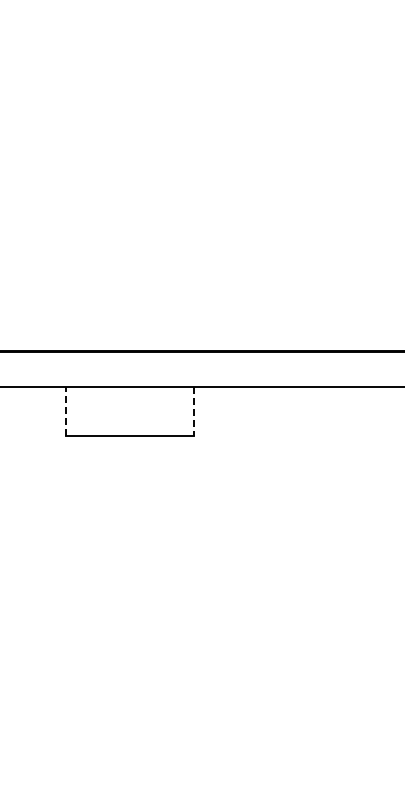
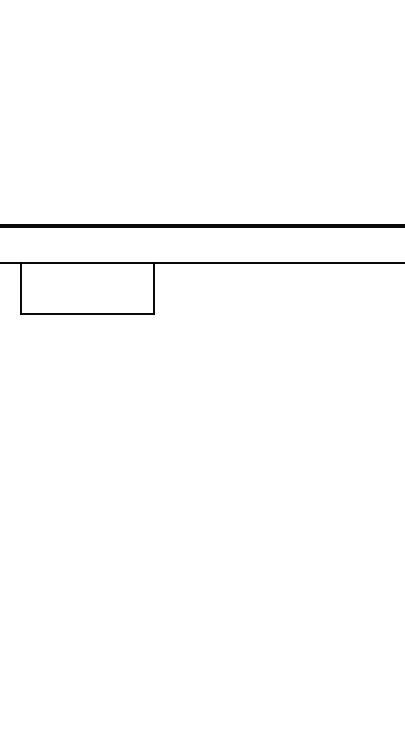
line: (66, 411) -> (21, 288), dashed -> solid
line: (194, 411) -> (154, 288), dashed -> solid

